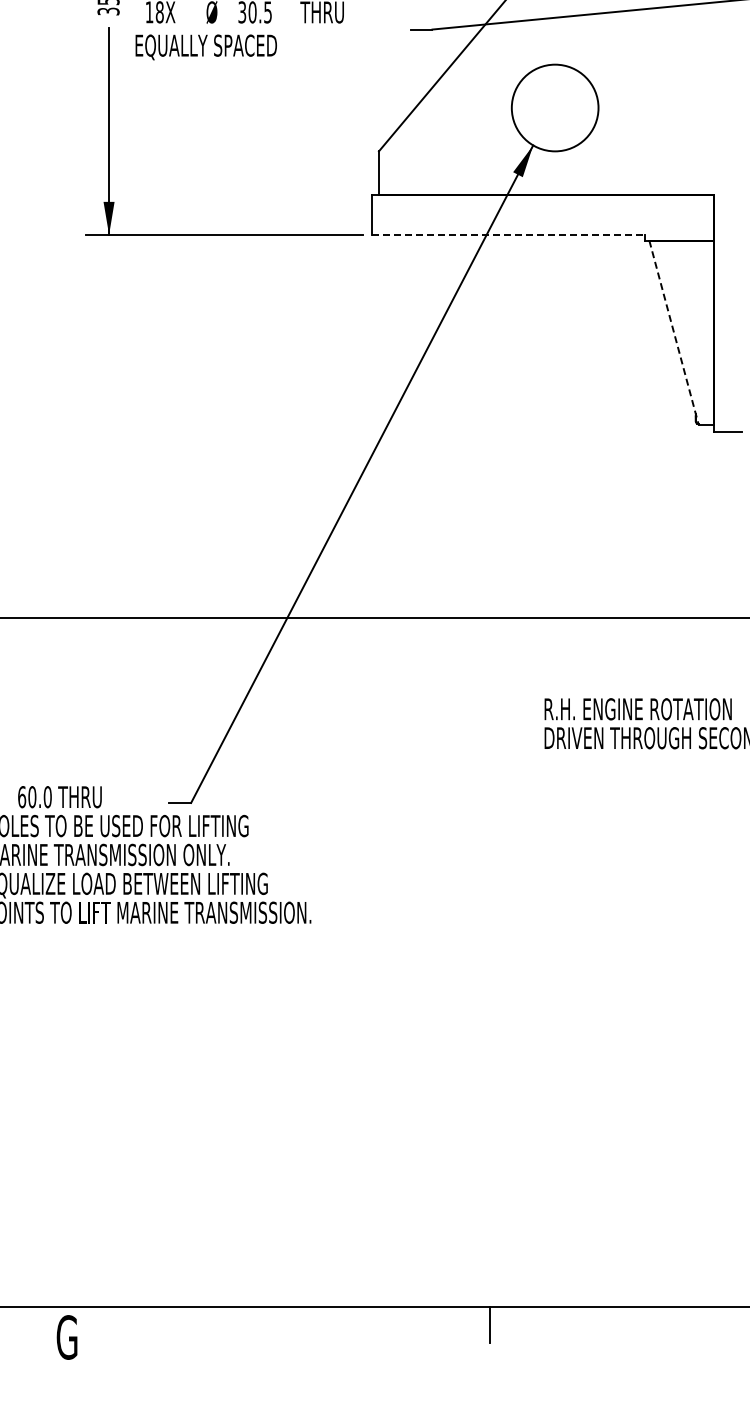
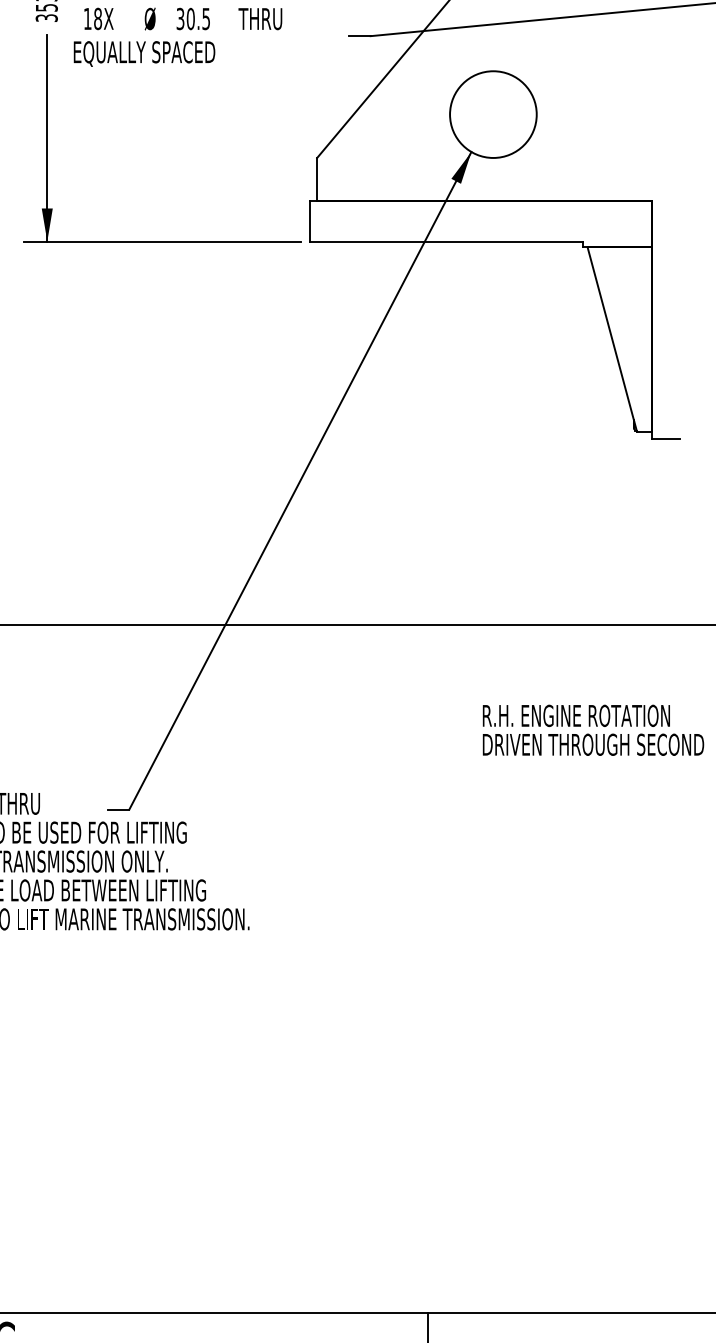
line: (508, 234) -> (446, 241), dashed -> solid
line: (674, 333) -> (612, 340), dashed -> solid

